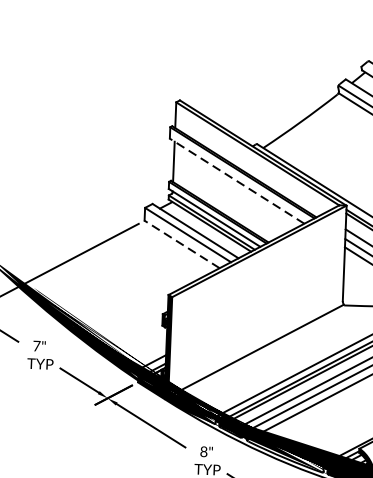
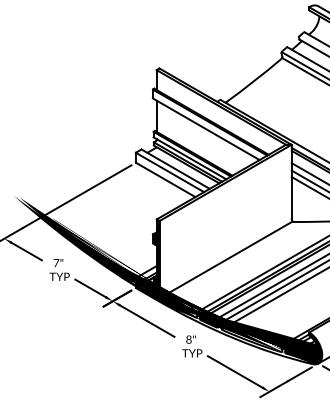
line: (237, 181) -> (206, 129), dashed -> solid
line: (181, 243) -> (165, 179), dashed -> solid

